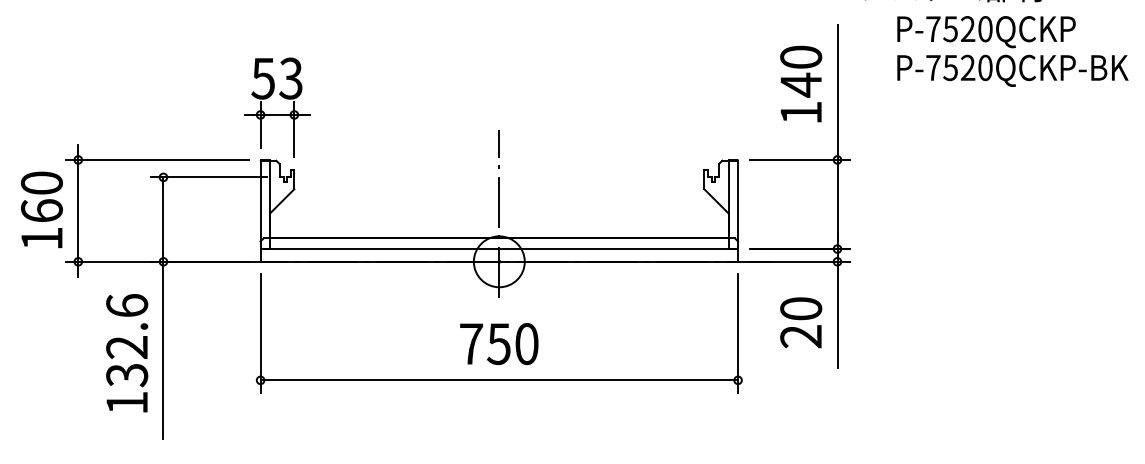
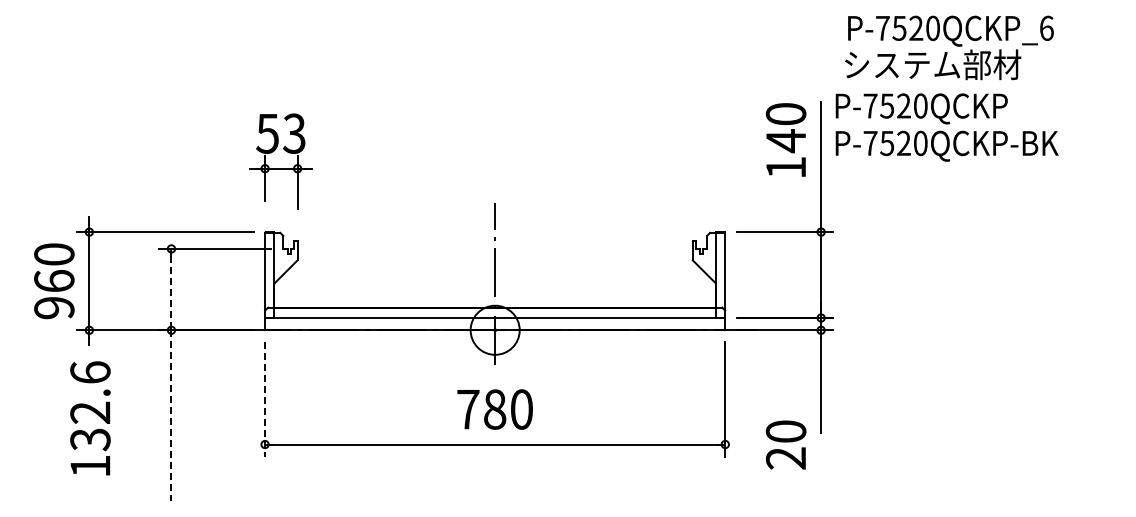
text: (1012, 51) -> (946, 127), moved
text: (800, 83) -> (785, 139), moved
part: (276, 114) -> (280, 168), moved
line: (163, 220) -> (171, 290), solid -> dashed
text: (42, 239) -> (54, 308), 160 -> 960
text: (800, 322) -> (785, 444), moved
line: (261, 333) -> (265, 399), solid -> dashed
text: (498, 343) -> (494, 409), 750 -> 780
line: (163, 350) -> (171, 415), solid -> dashed
text: (127, 353) -> (90, 418), moved

